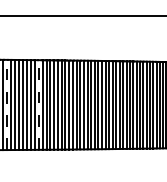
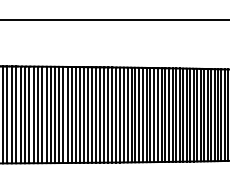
line: (6, 104) -> (33, 114), dashed -> solid
line: (38, 104) -> (67, 114), dashed -> solid

